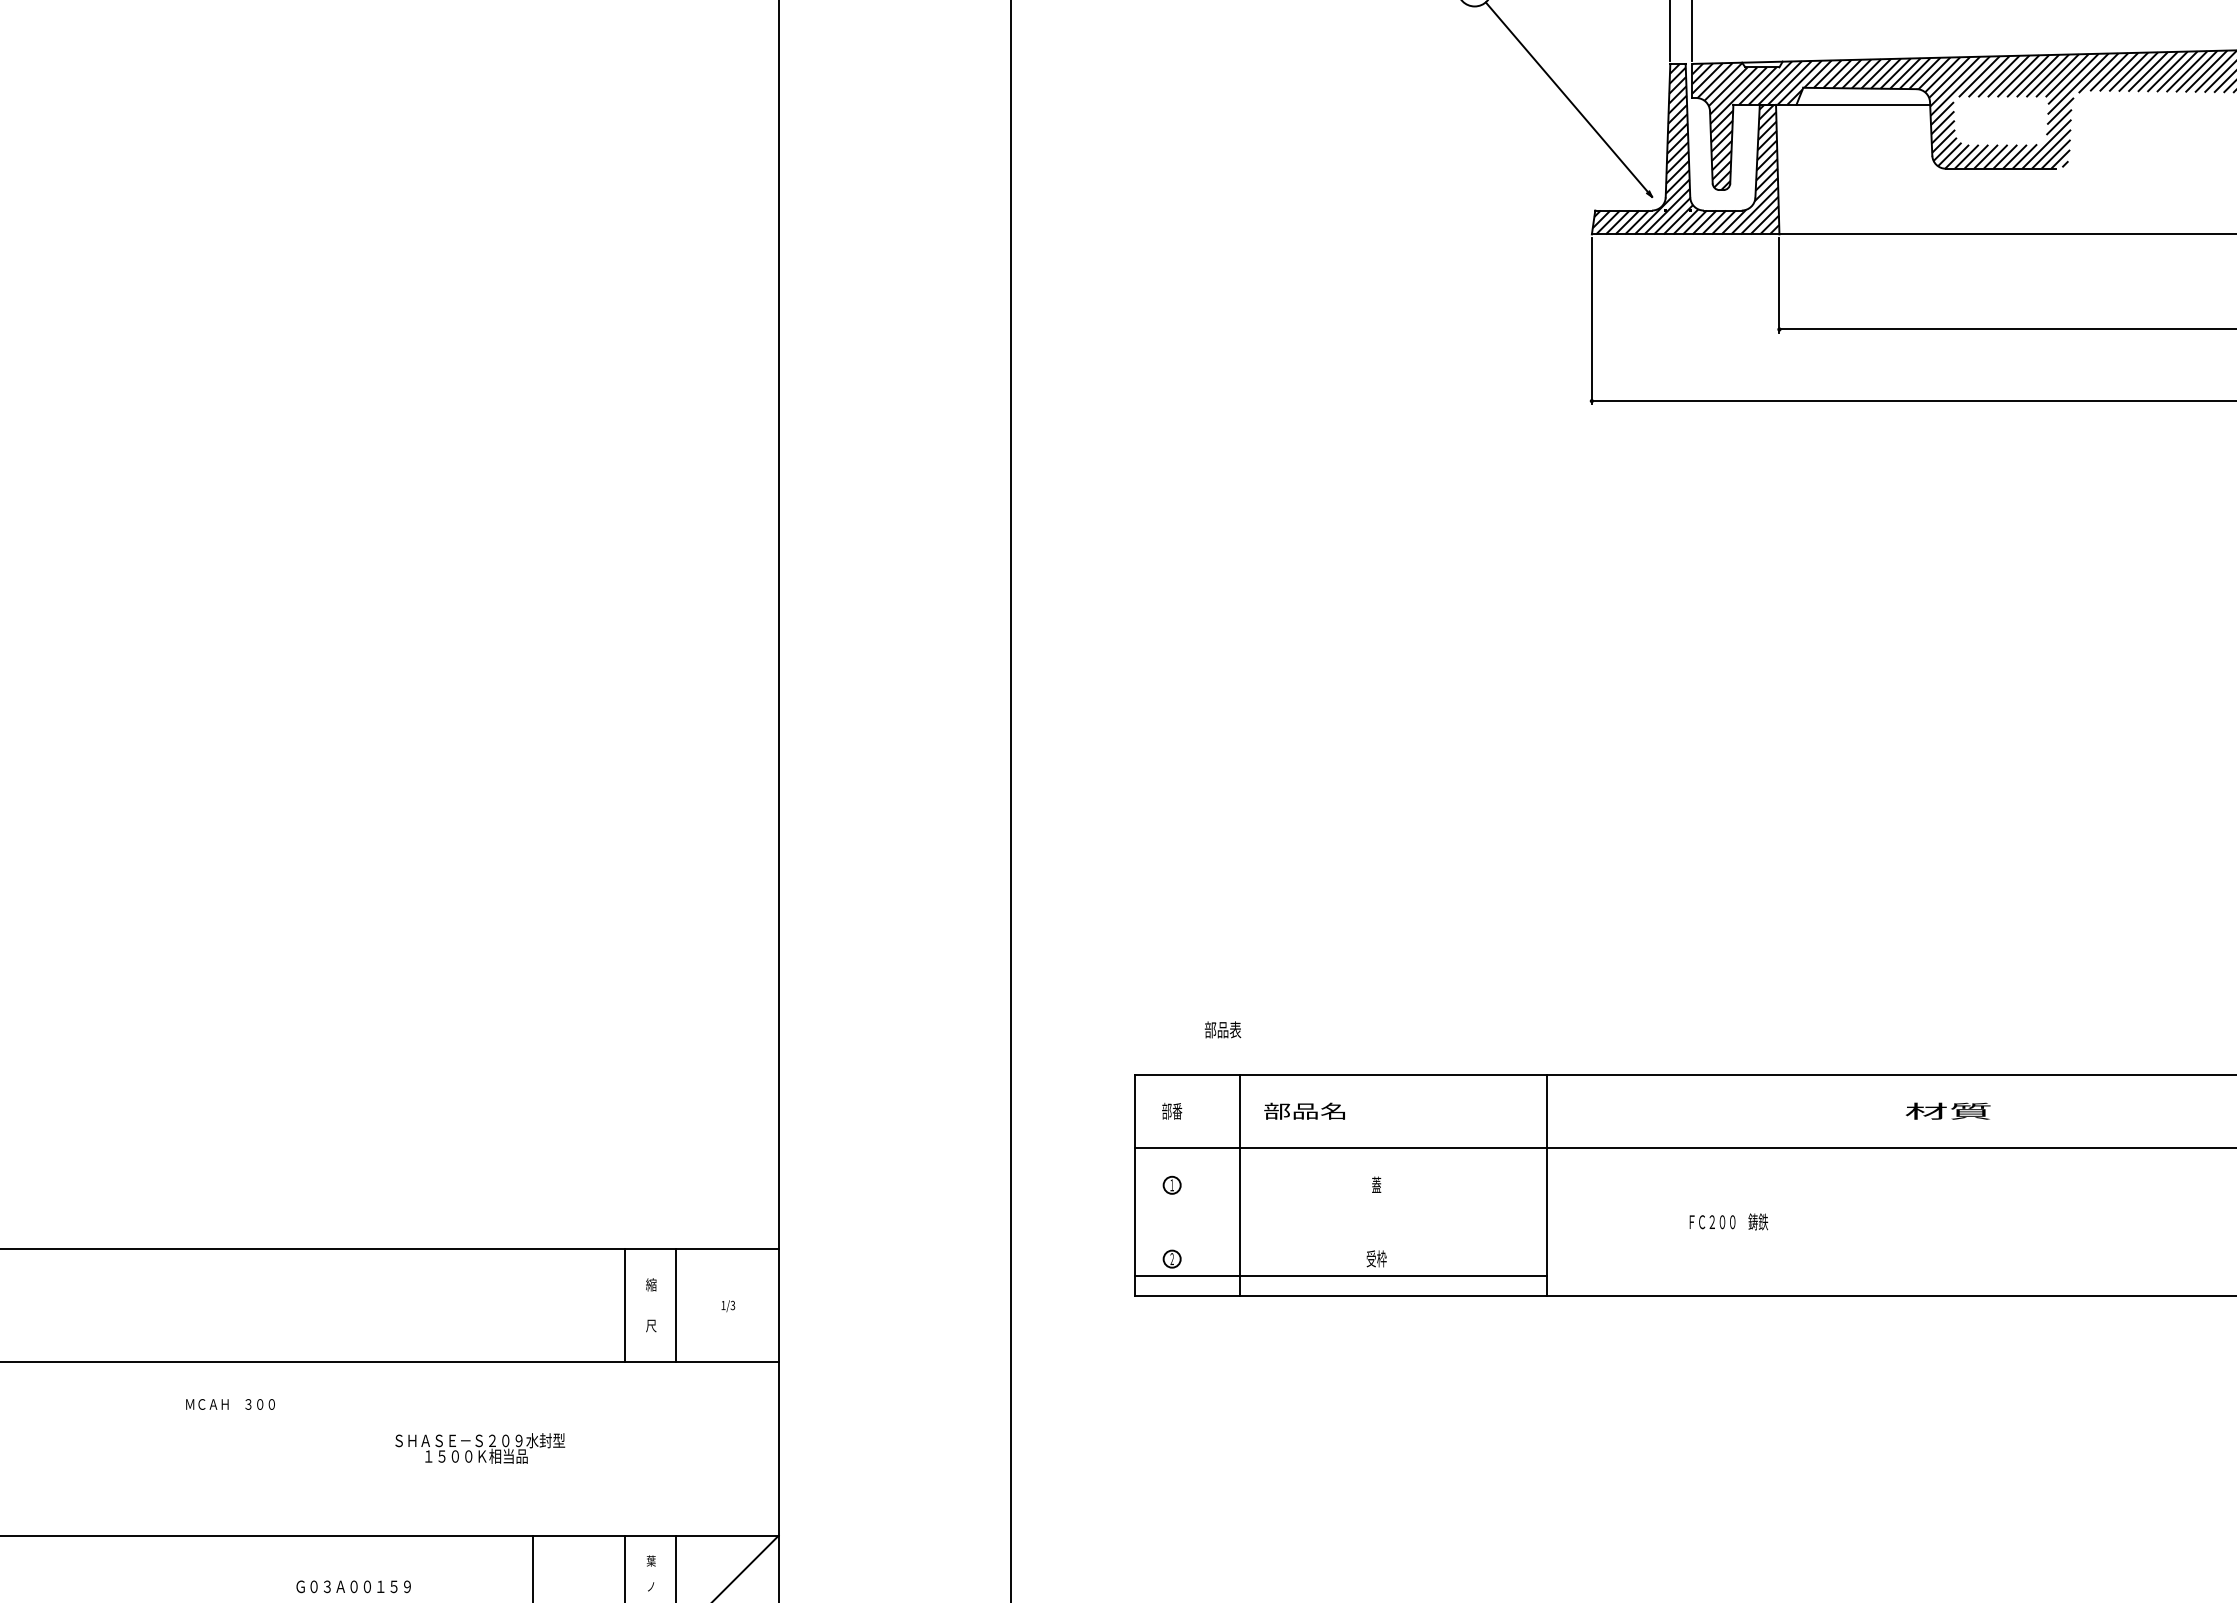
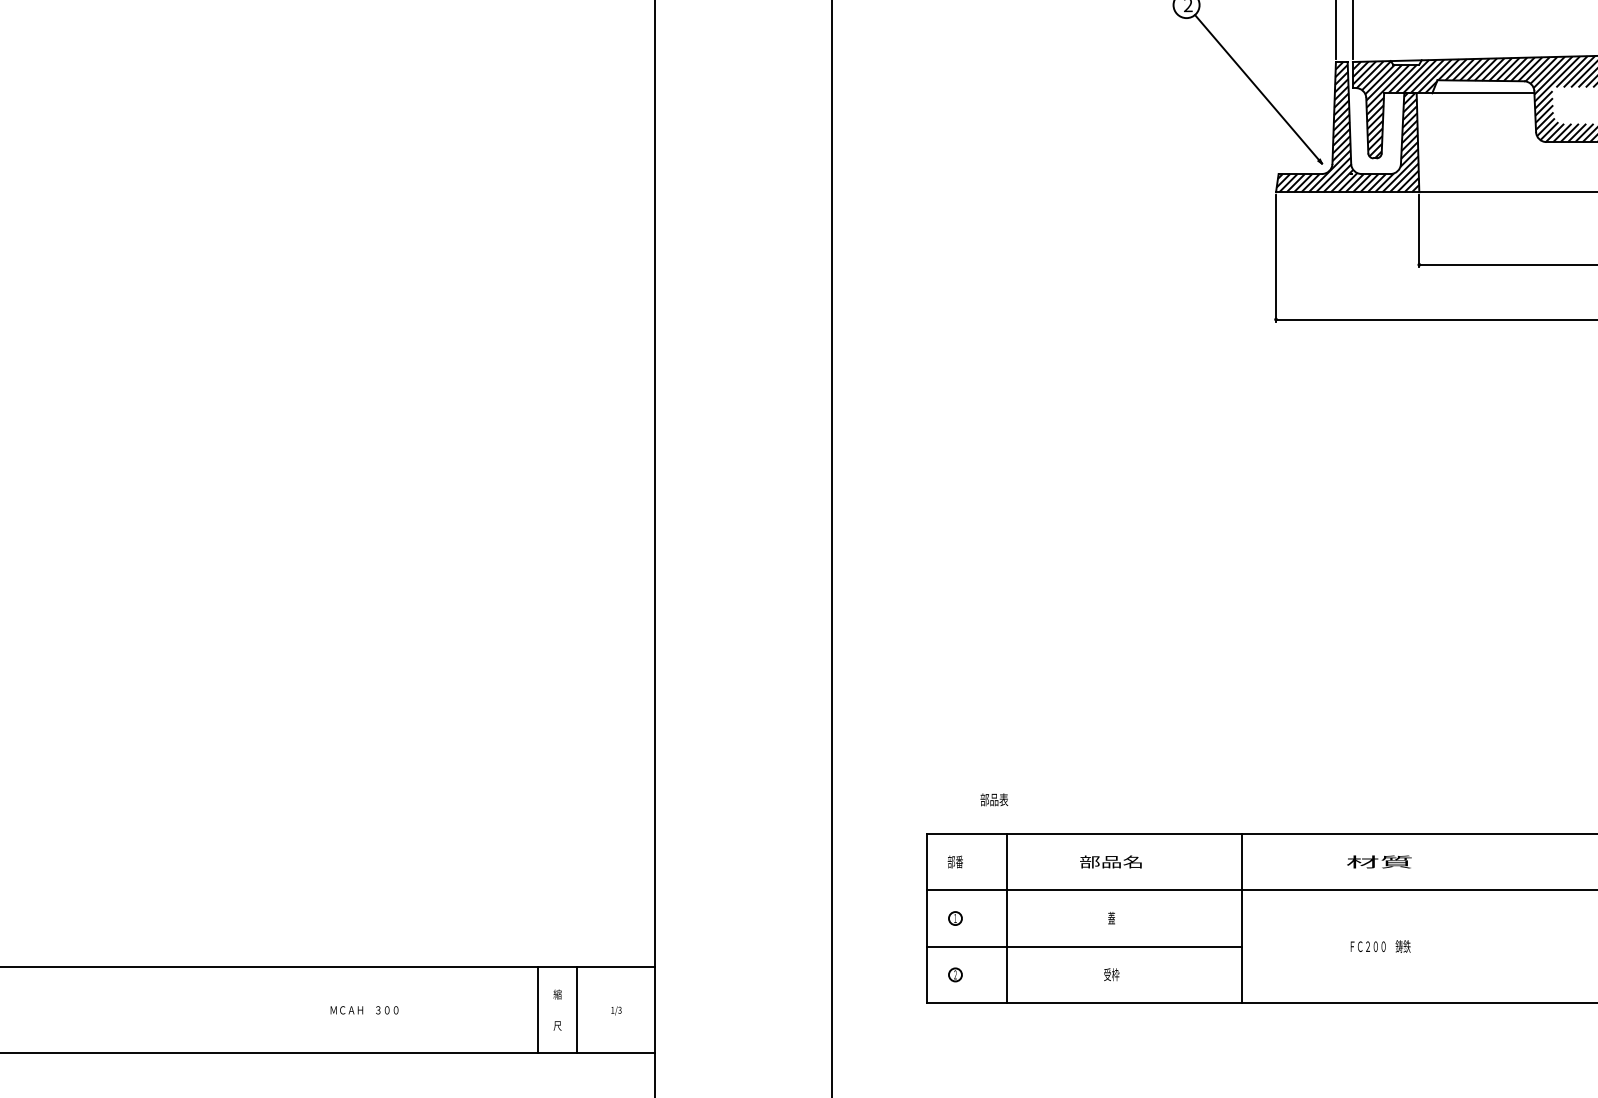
text: (1304, 1110) -> (1110, 861), moved
text: (1947, 1110) -> (1378, 861), moved
line: (1340, 1276) -> (1084, 946), moved
text: (230, 1404) -> (364, 1010), moved

